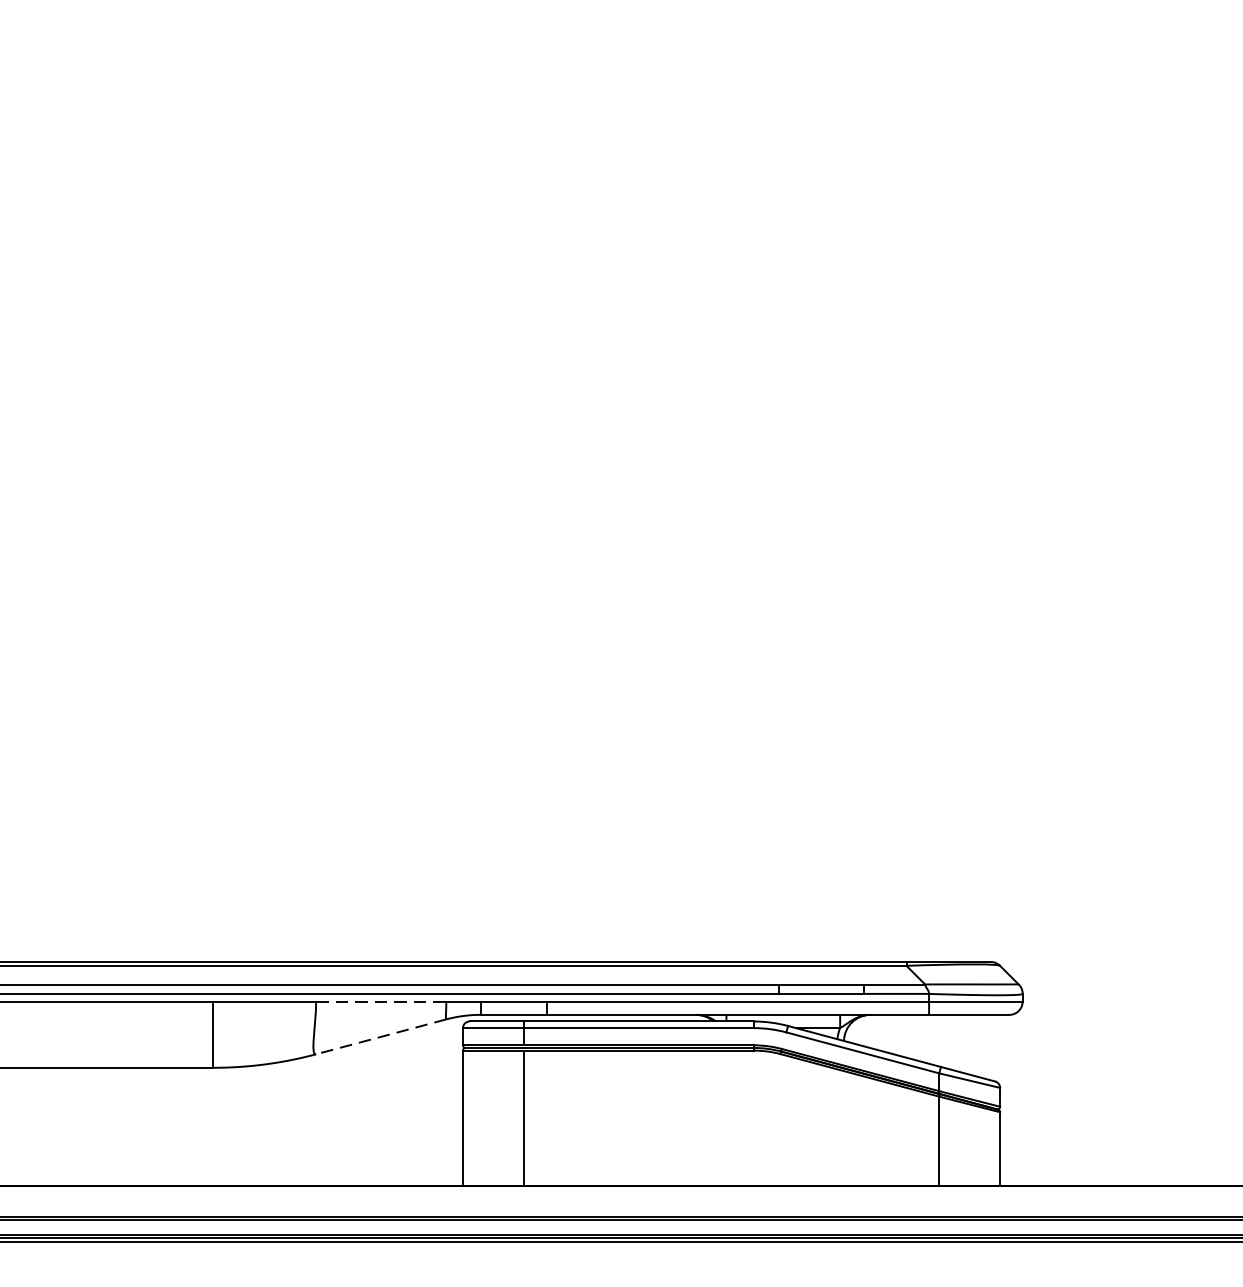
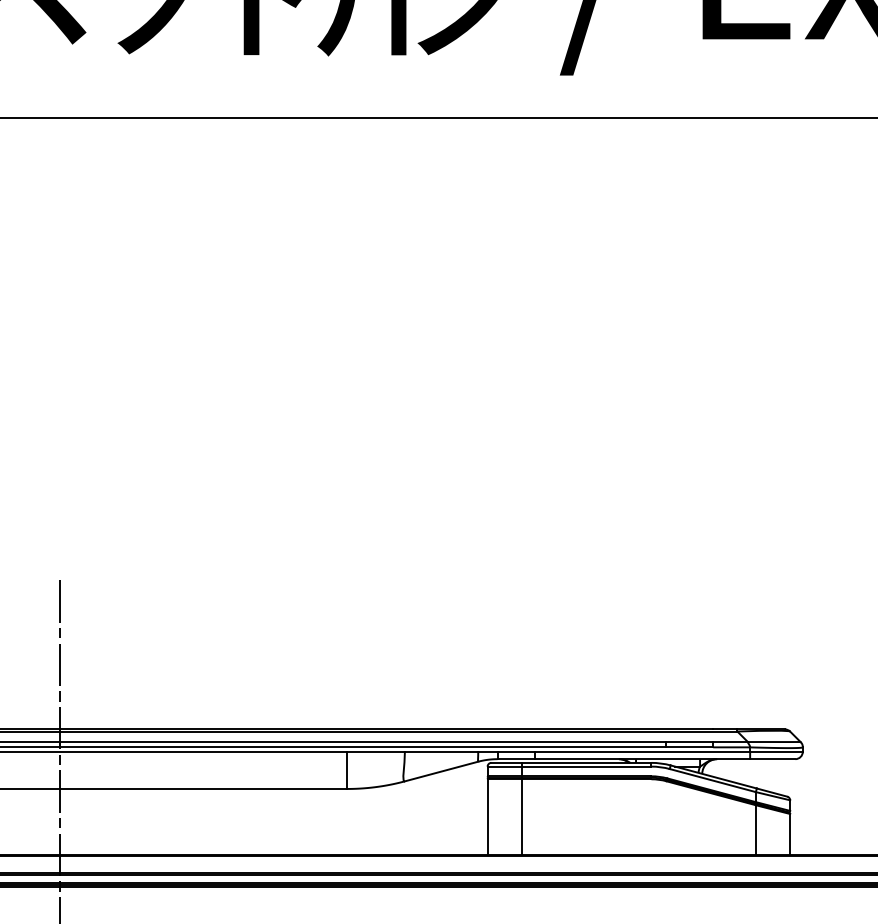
line: (381, 1001) -> (441, 751), dashed -> solid
line: (381, 1036) -> (441, 771), dashed -> solid

